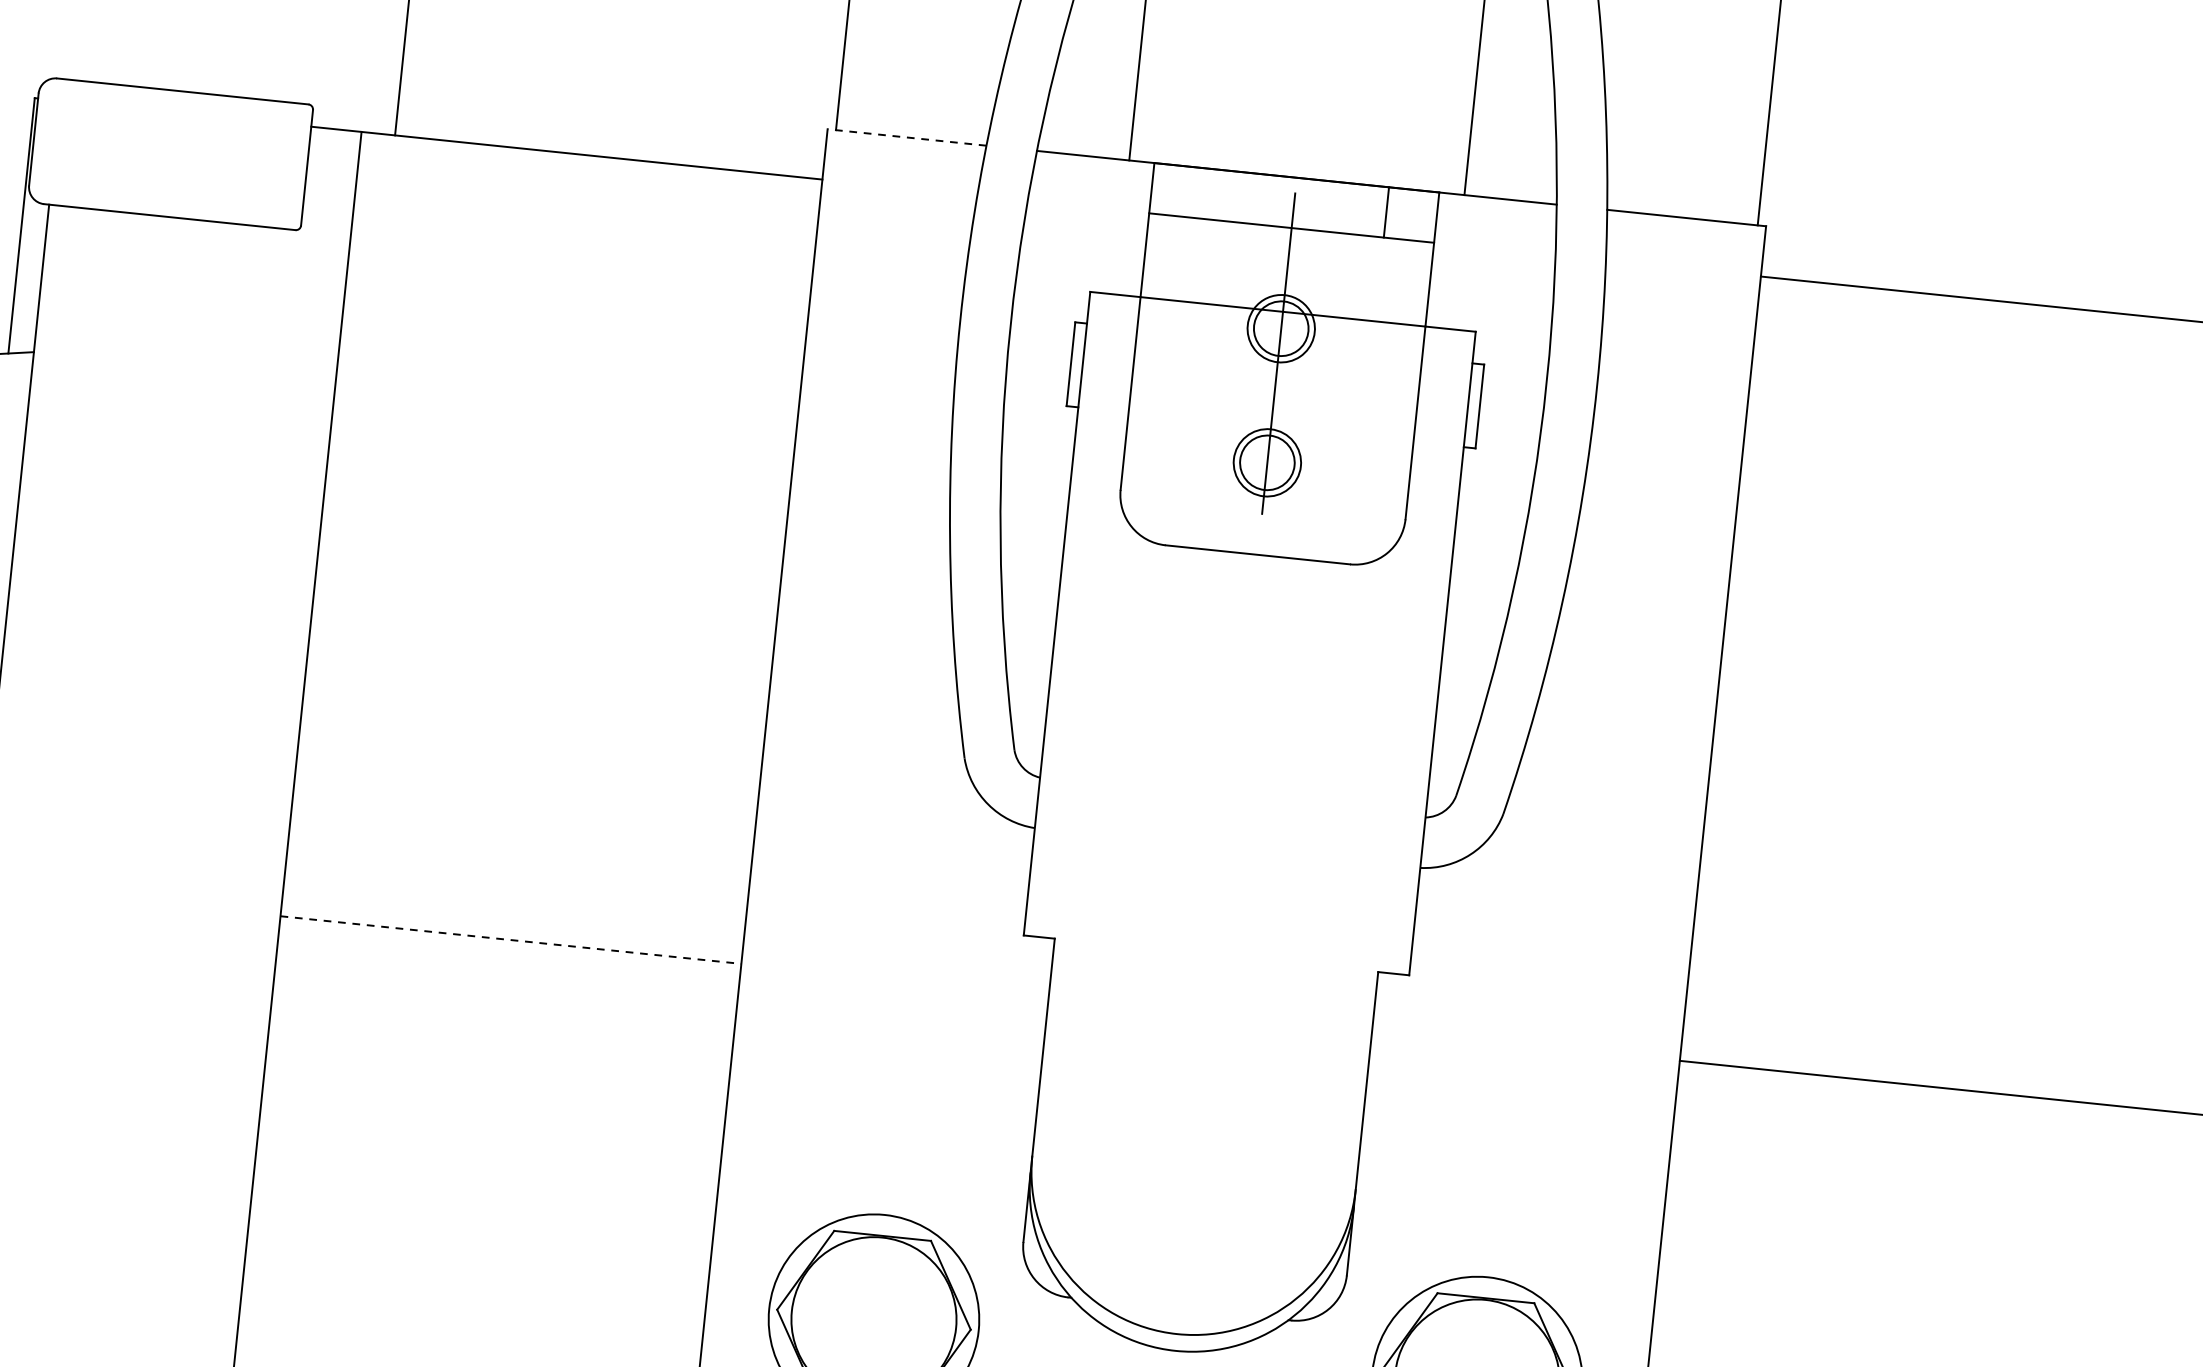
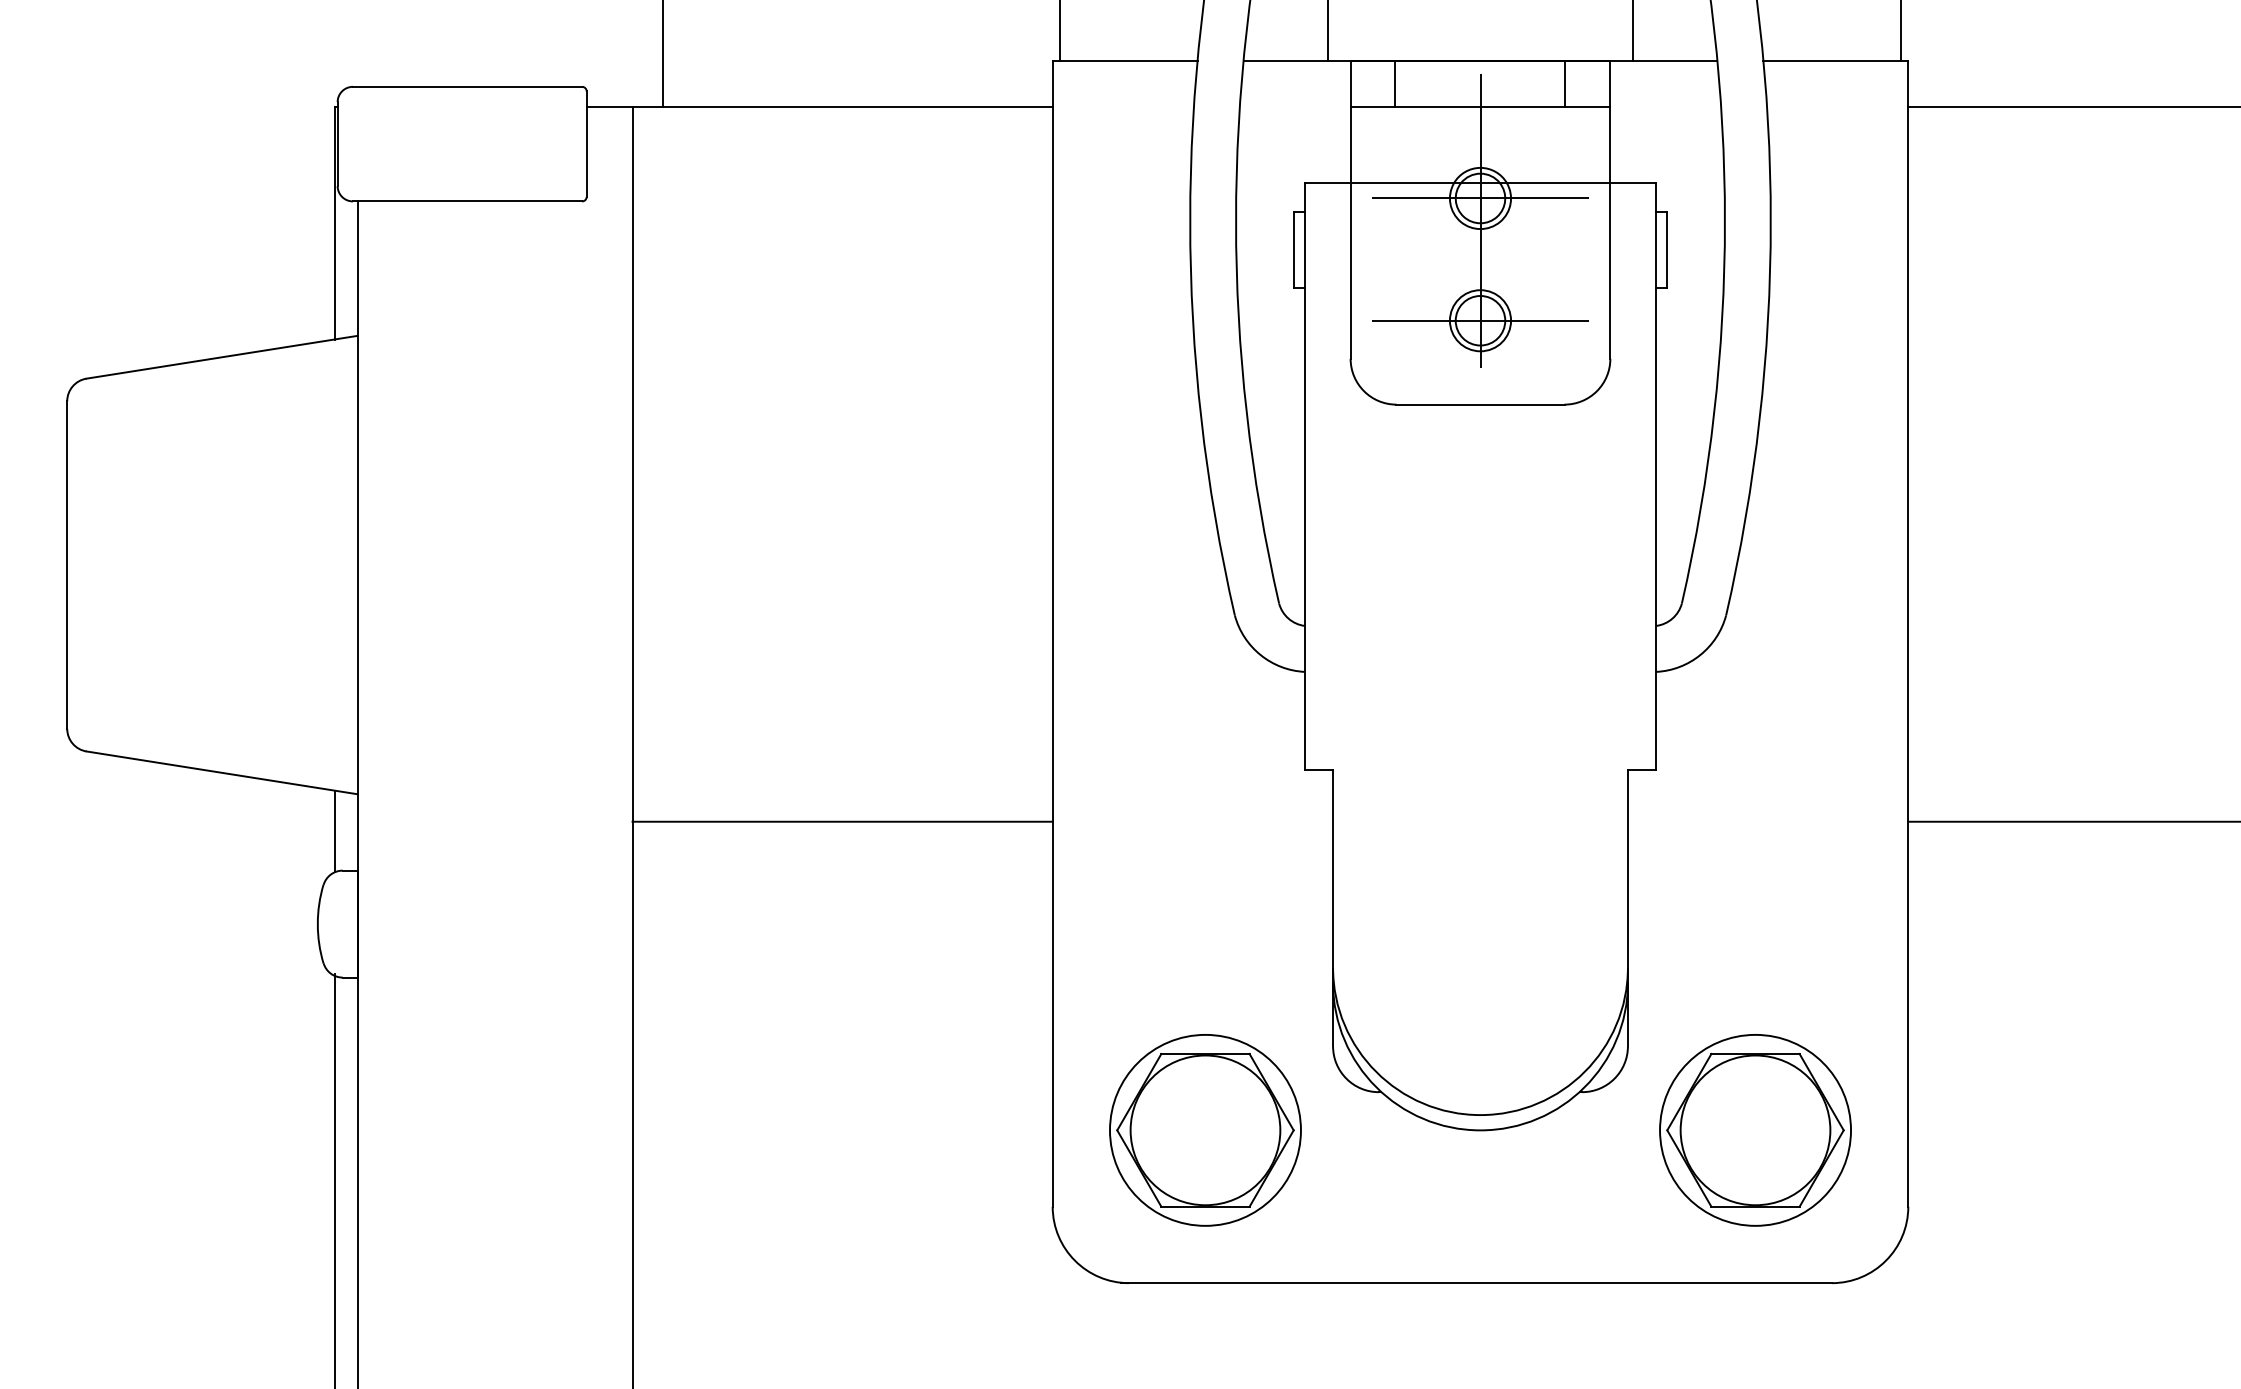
line: (906, 137) -> (1124, 60), dashed -> solid
line: (1201, 192) -> (1395, 83), added
line: (1281, 328) -> (1480, 198), added
line: (1267, 462) -> (1480, 320), added
line: (511, 939) -> (843, 821), dashed -> solid

